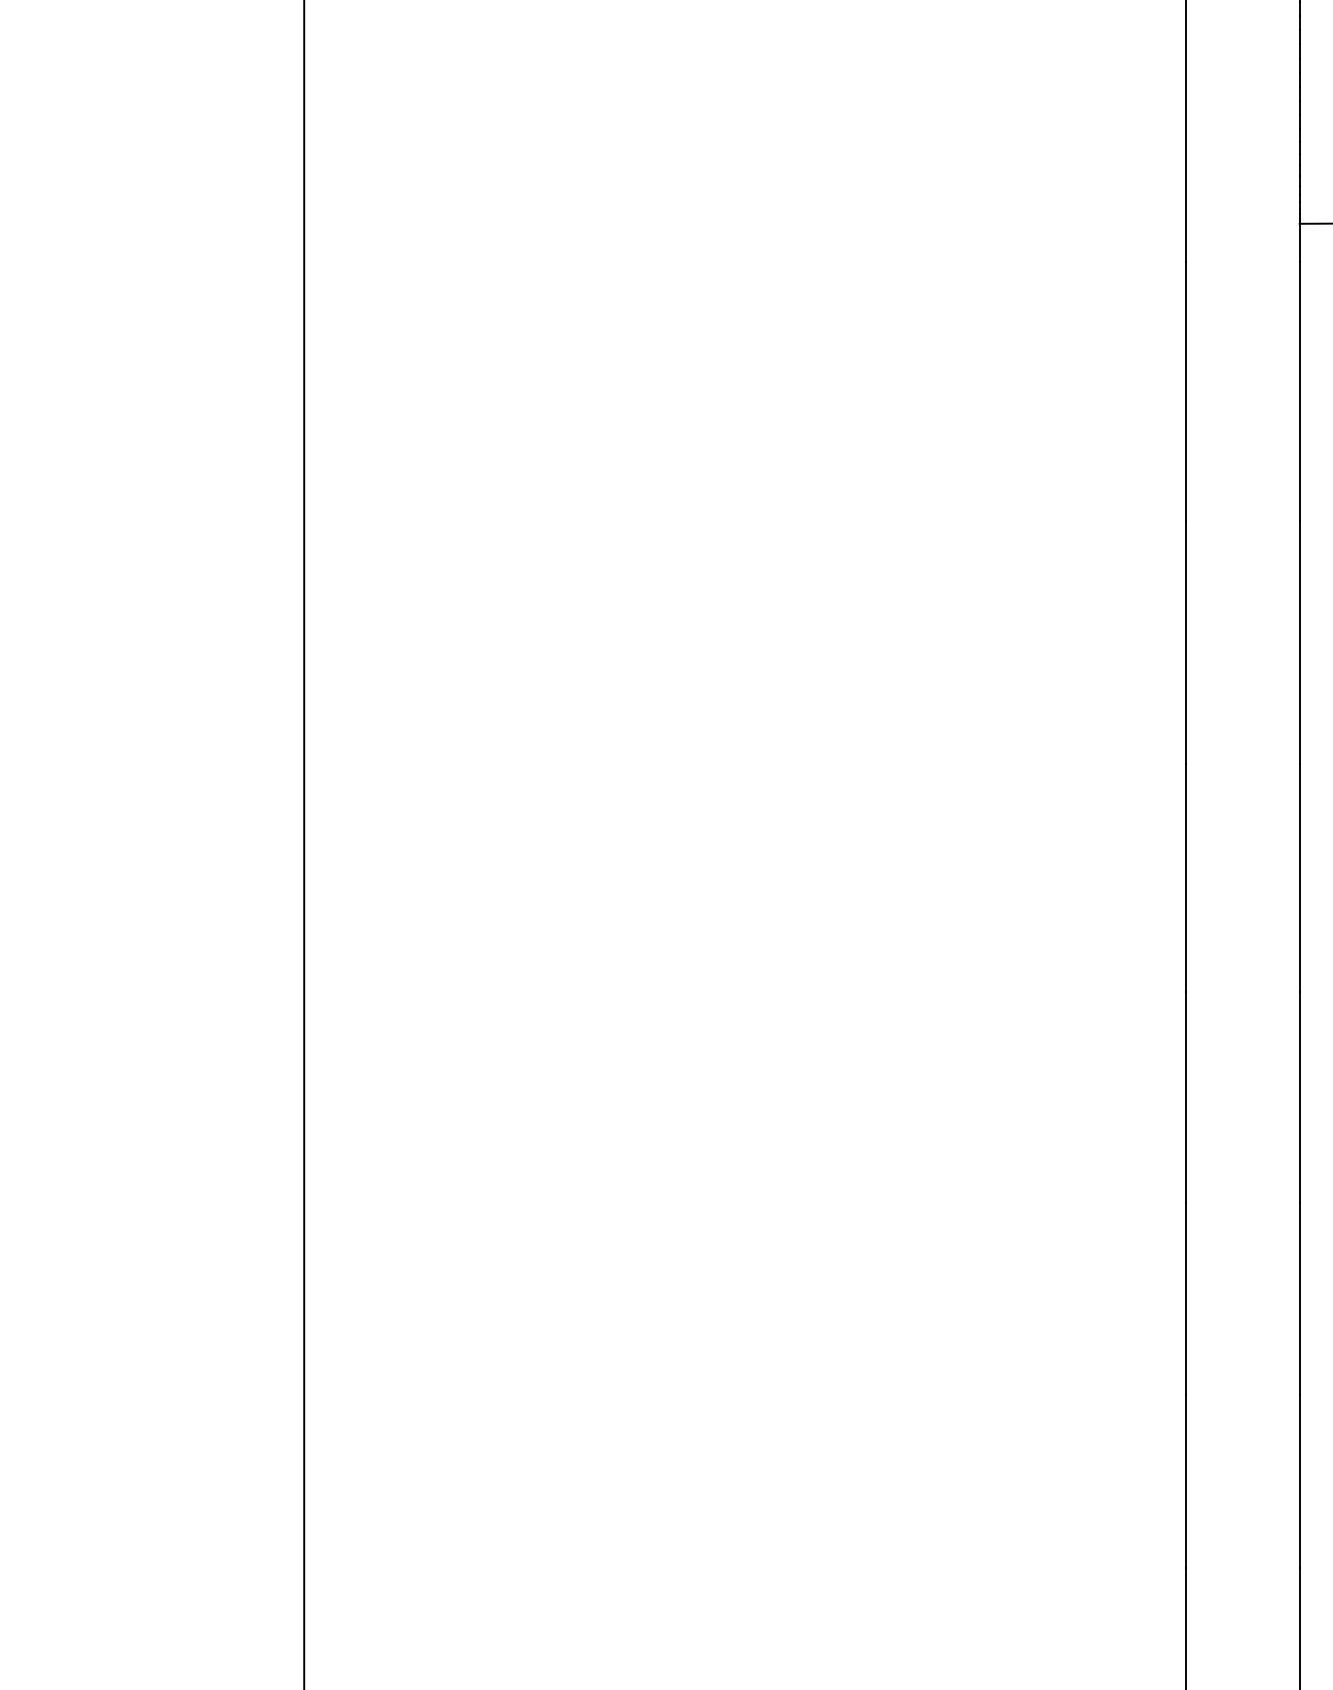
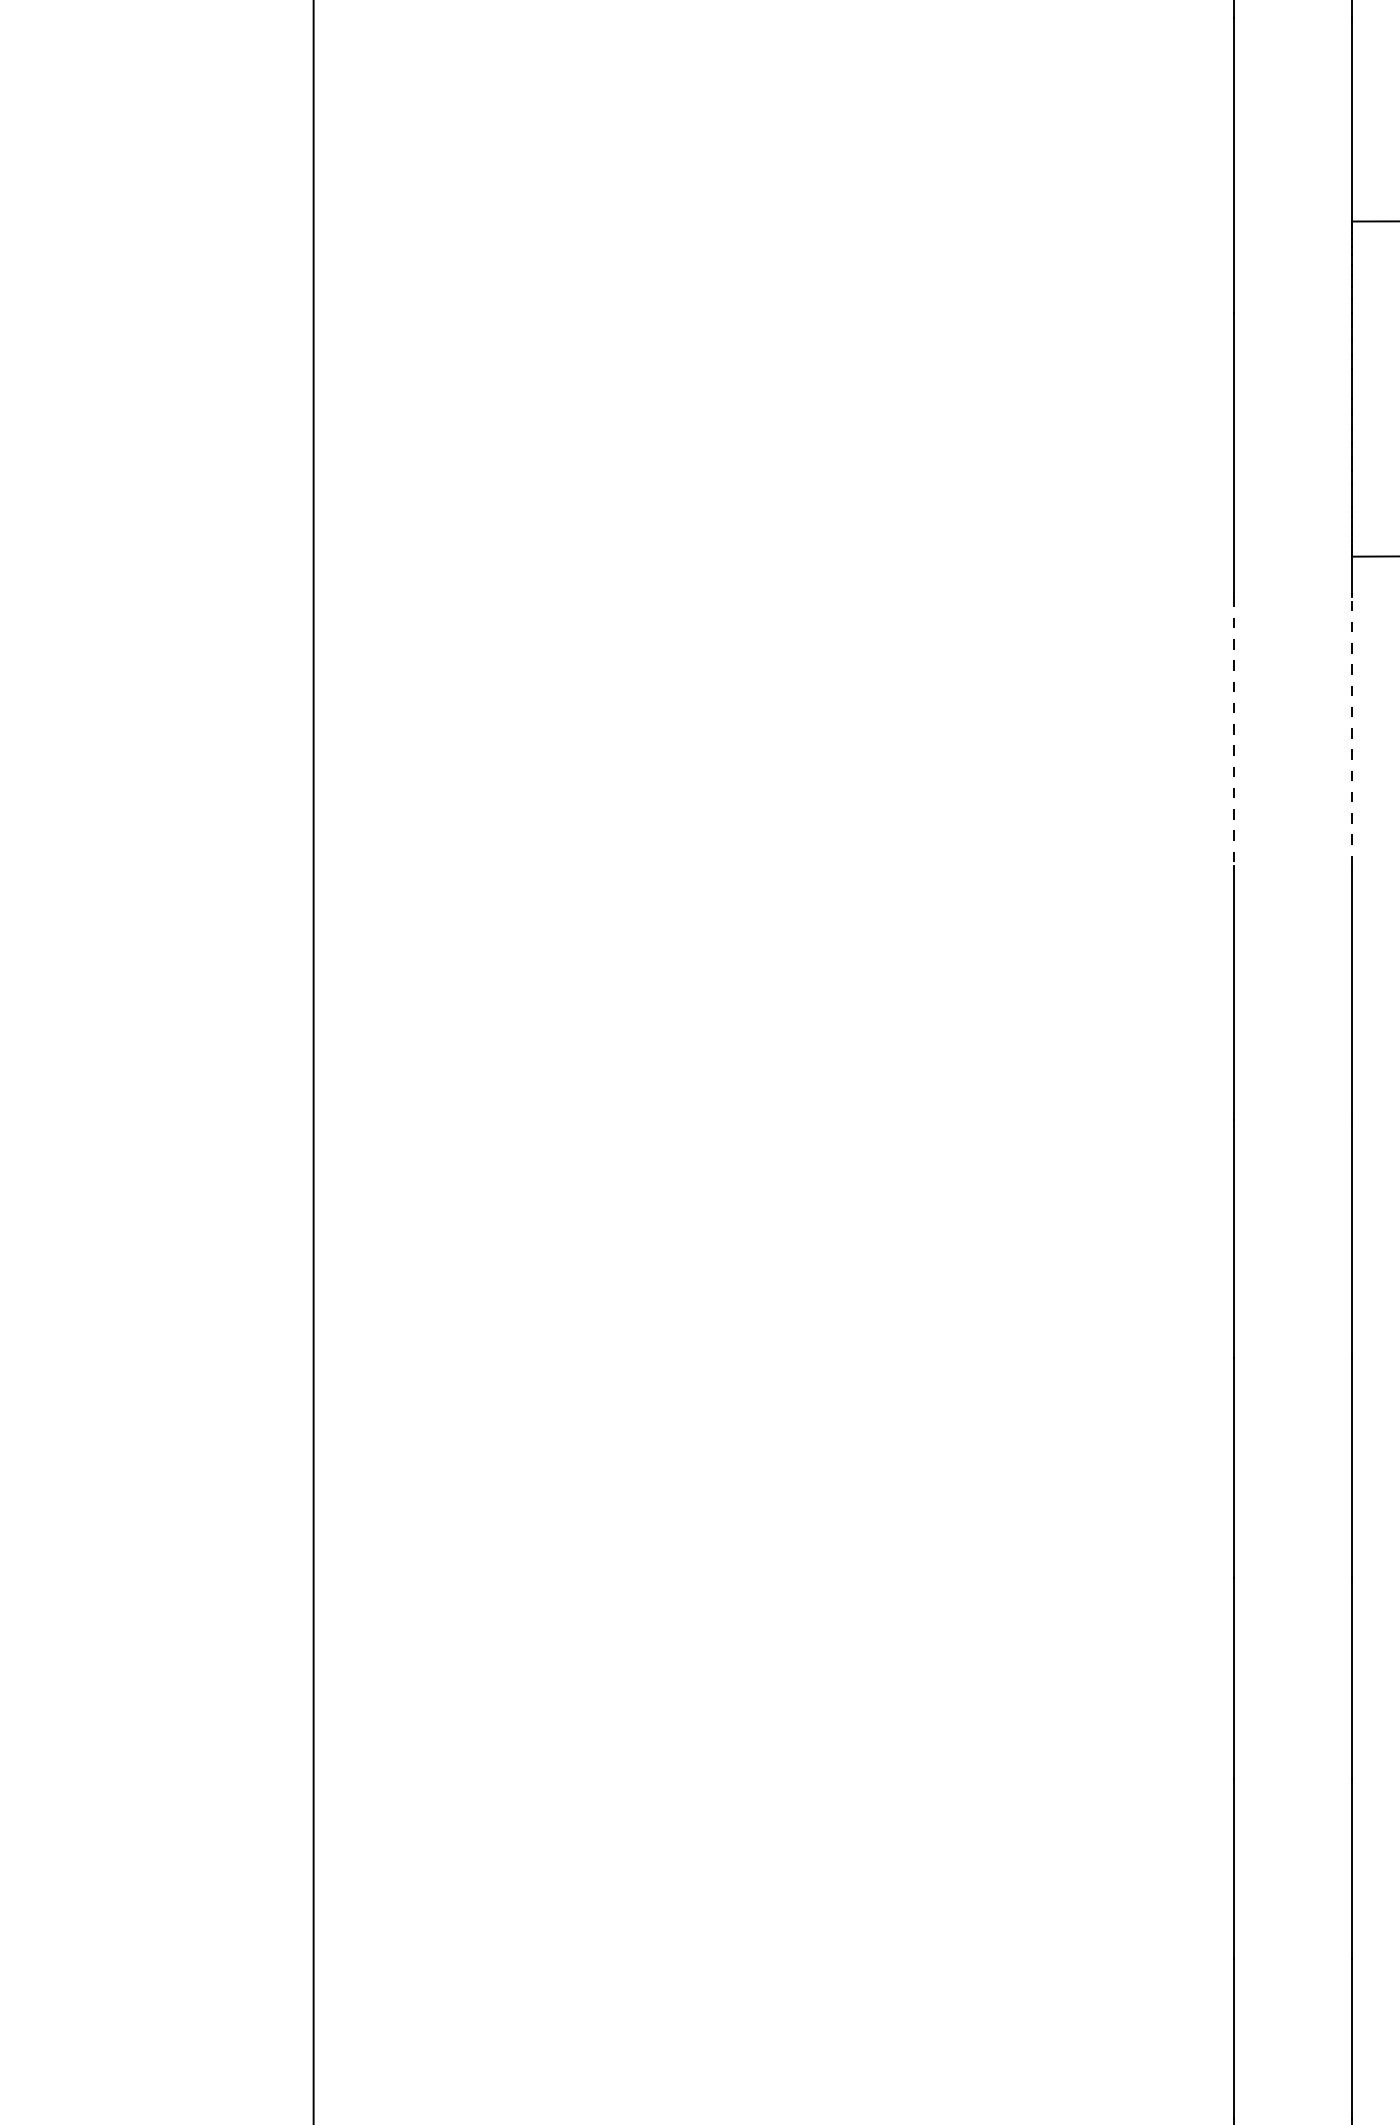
line: (1186, 391) -> (1233, 731), solid -> dashed
line: (1300, 391) -> (1352, 731), solid -> dashed

